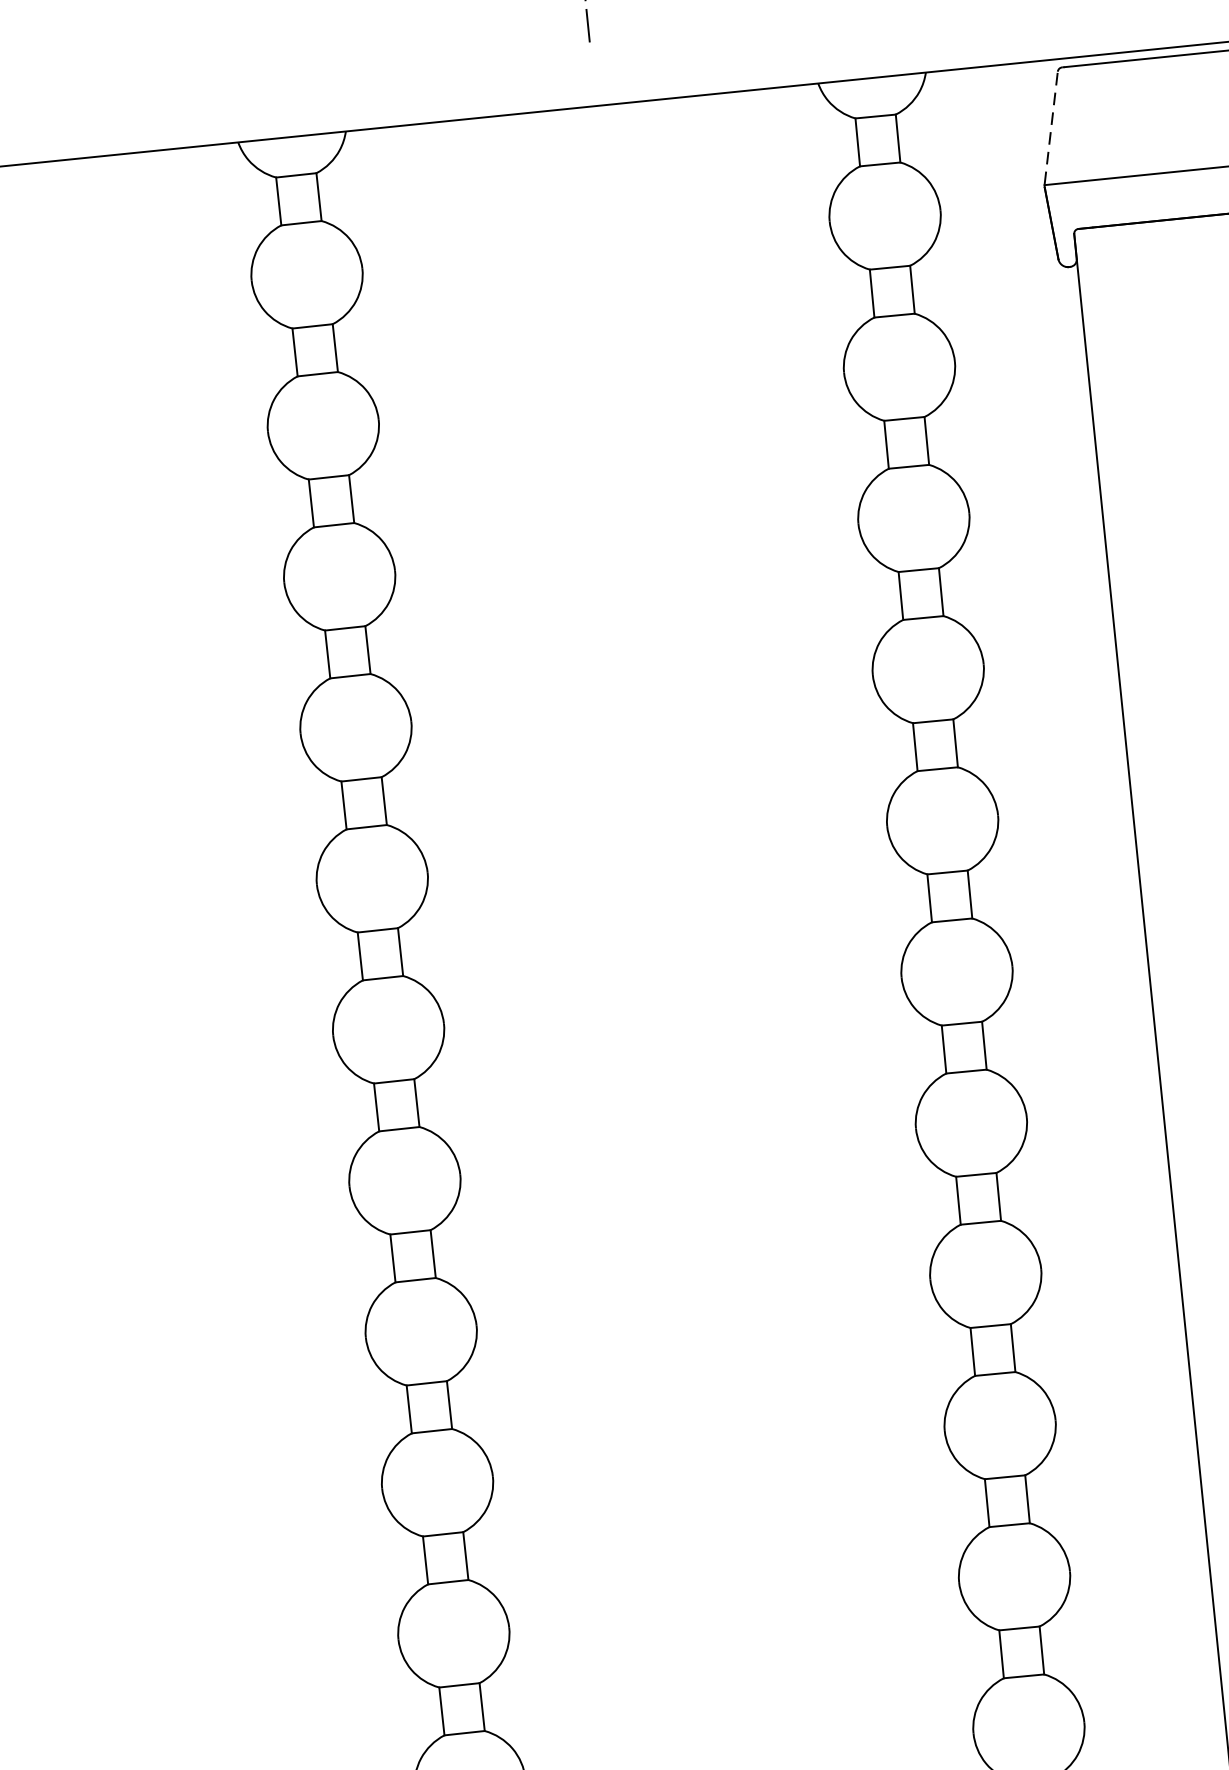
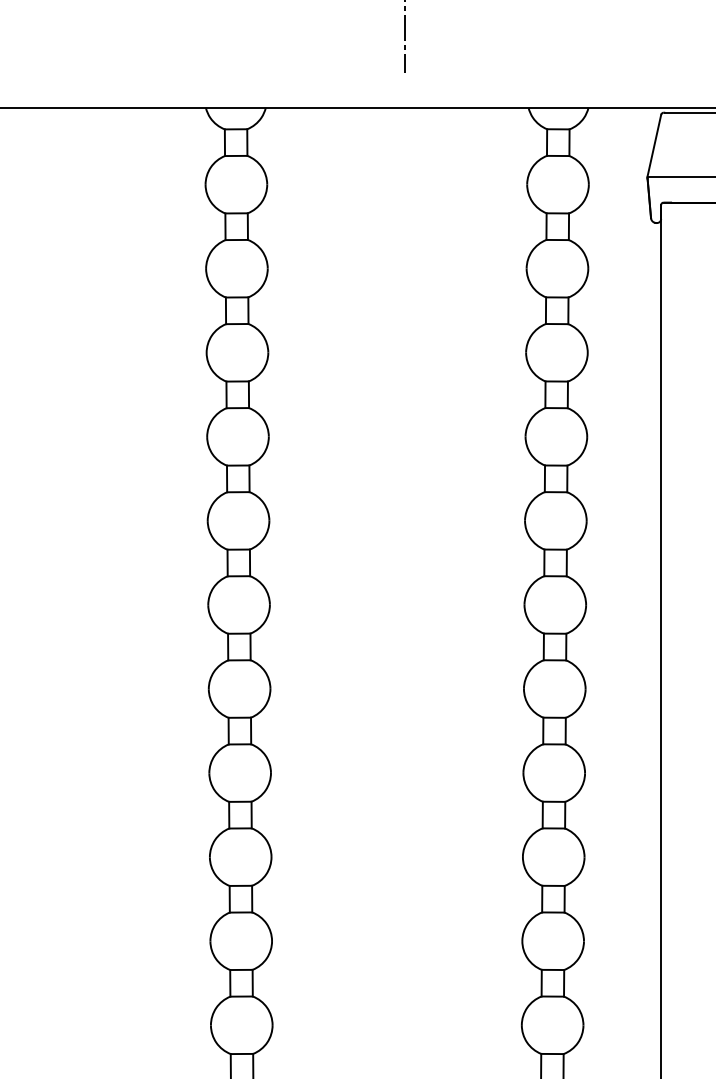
line: (1051, 126) -> (654, 144), dashed -> solid

